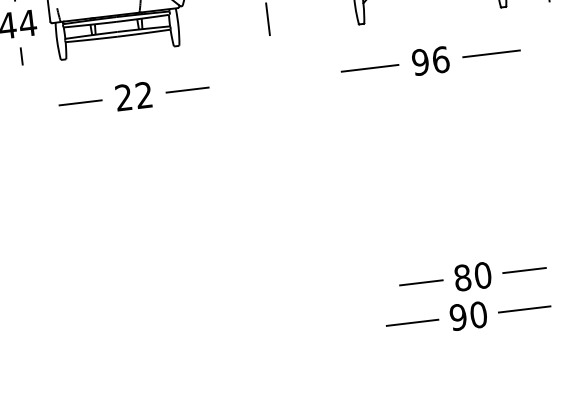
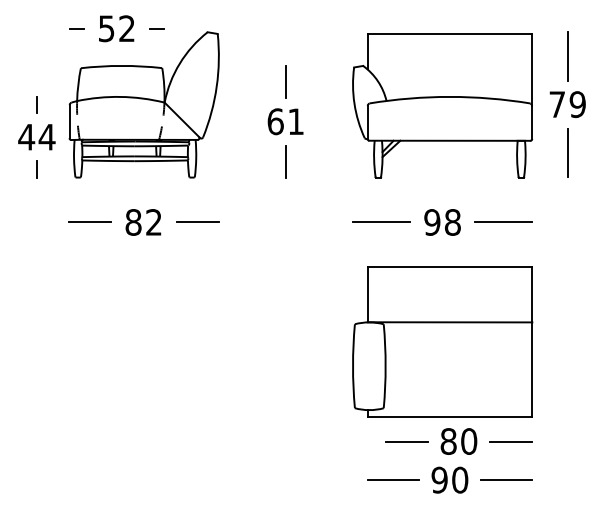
text: (441, 59) -> (453, 222), 96 -> 98
text: (123, 97) -> (133, 222), 22 -> 82
part: (444, 179) -> (442, 341), added

